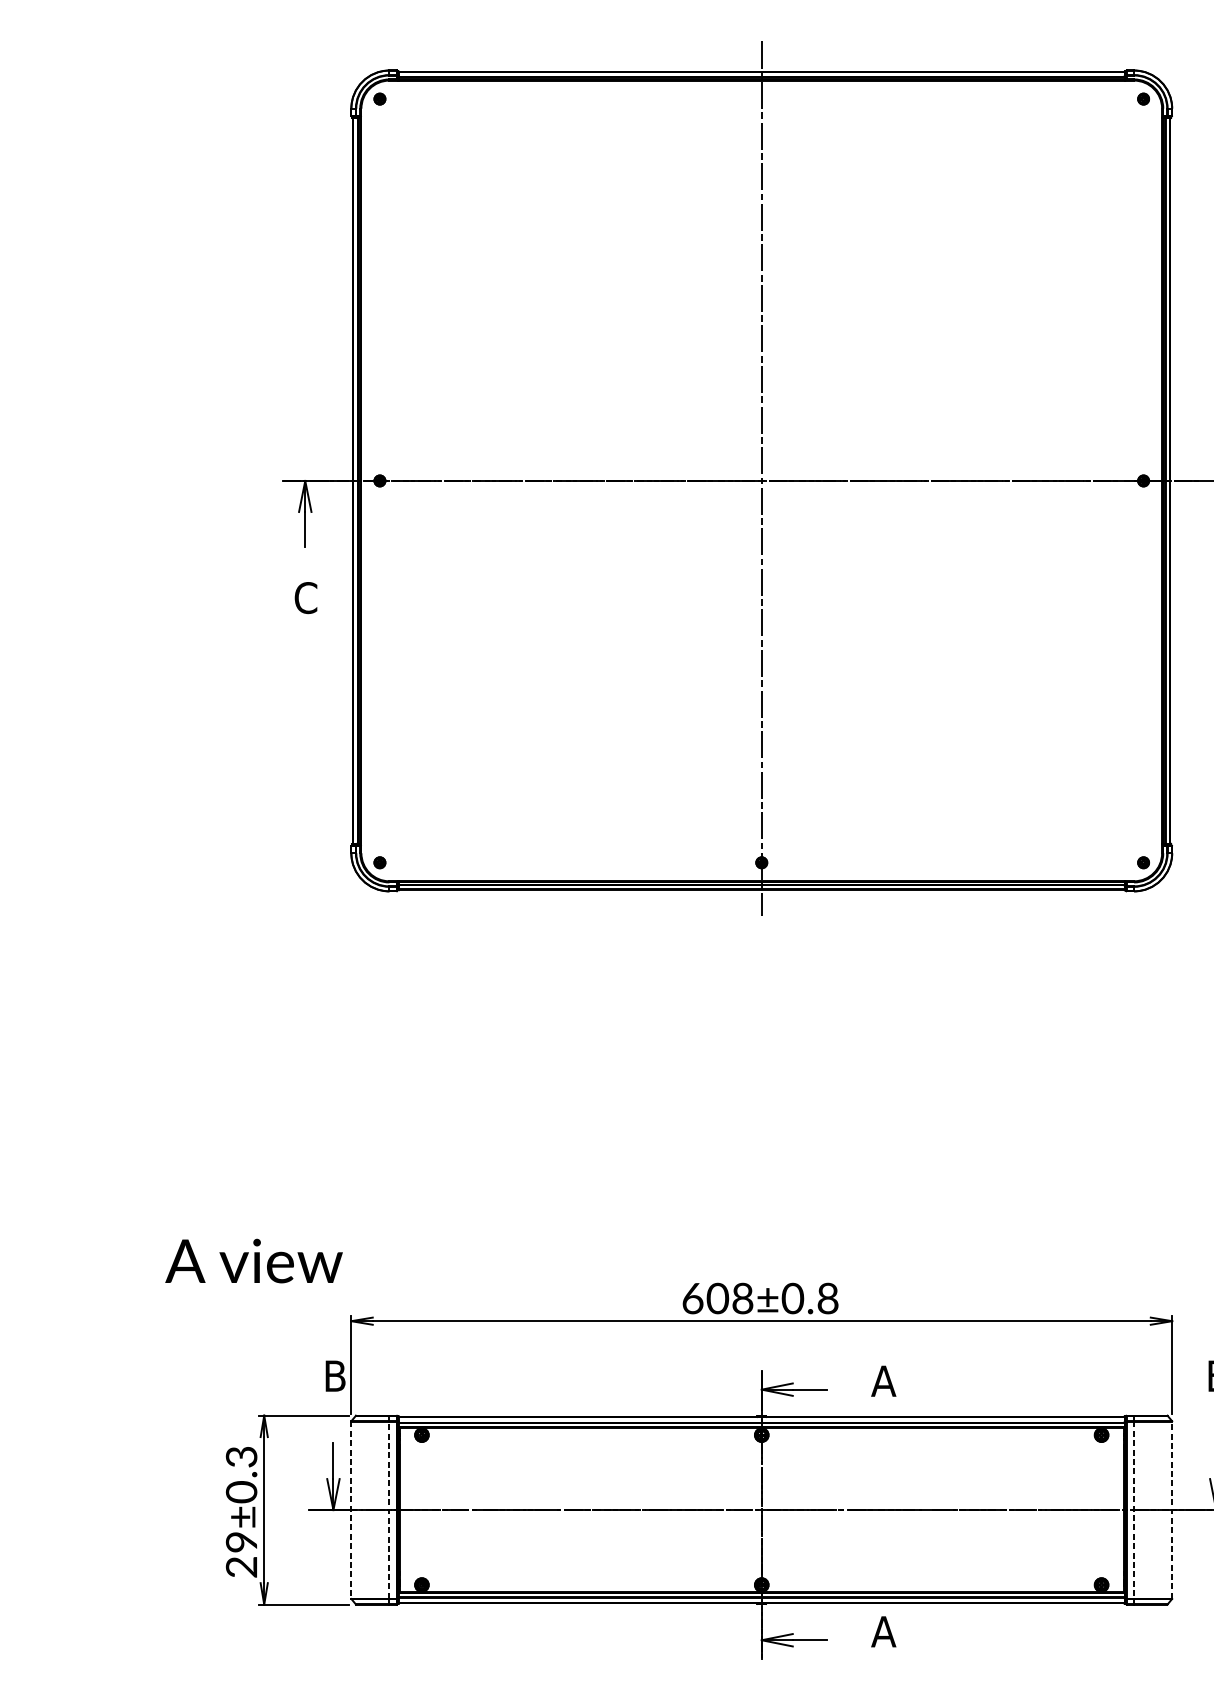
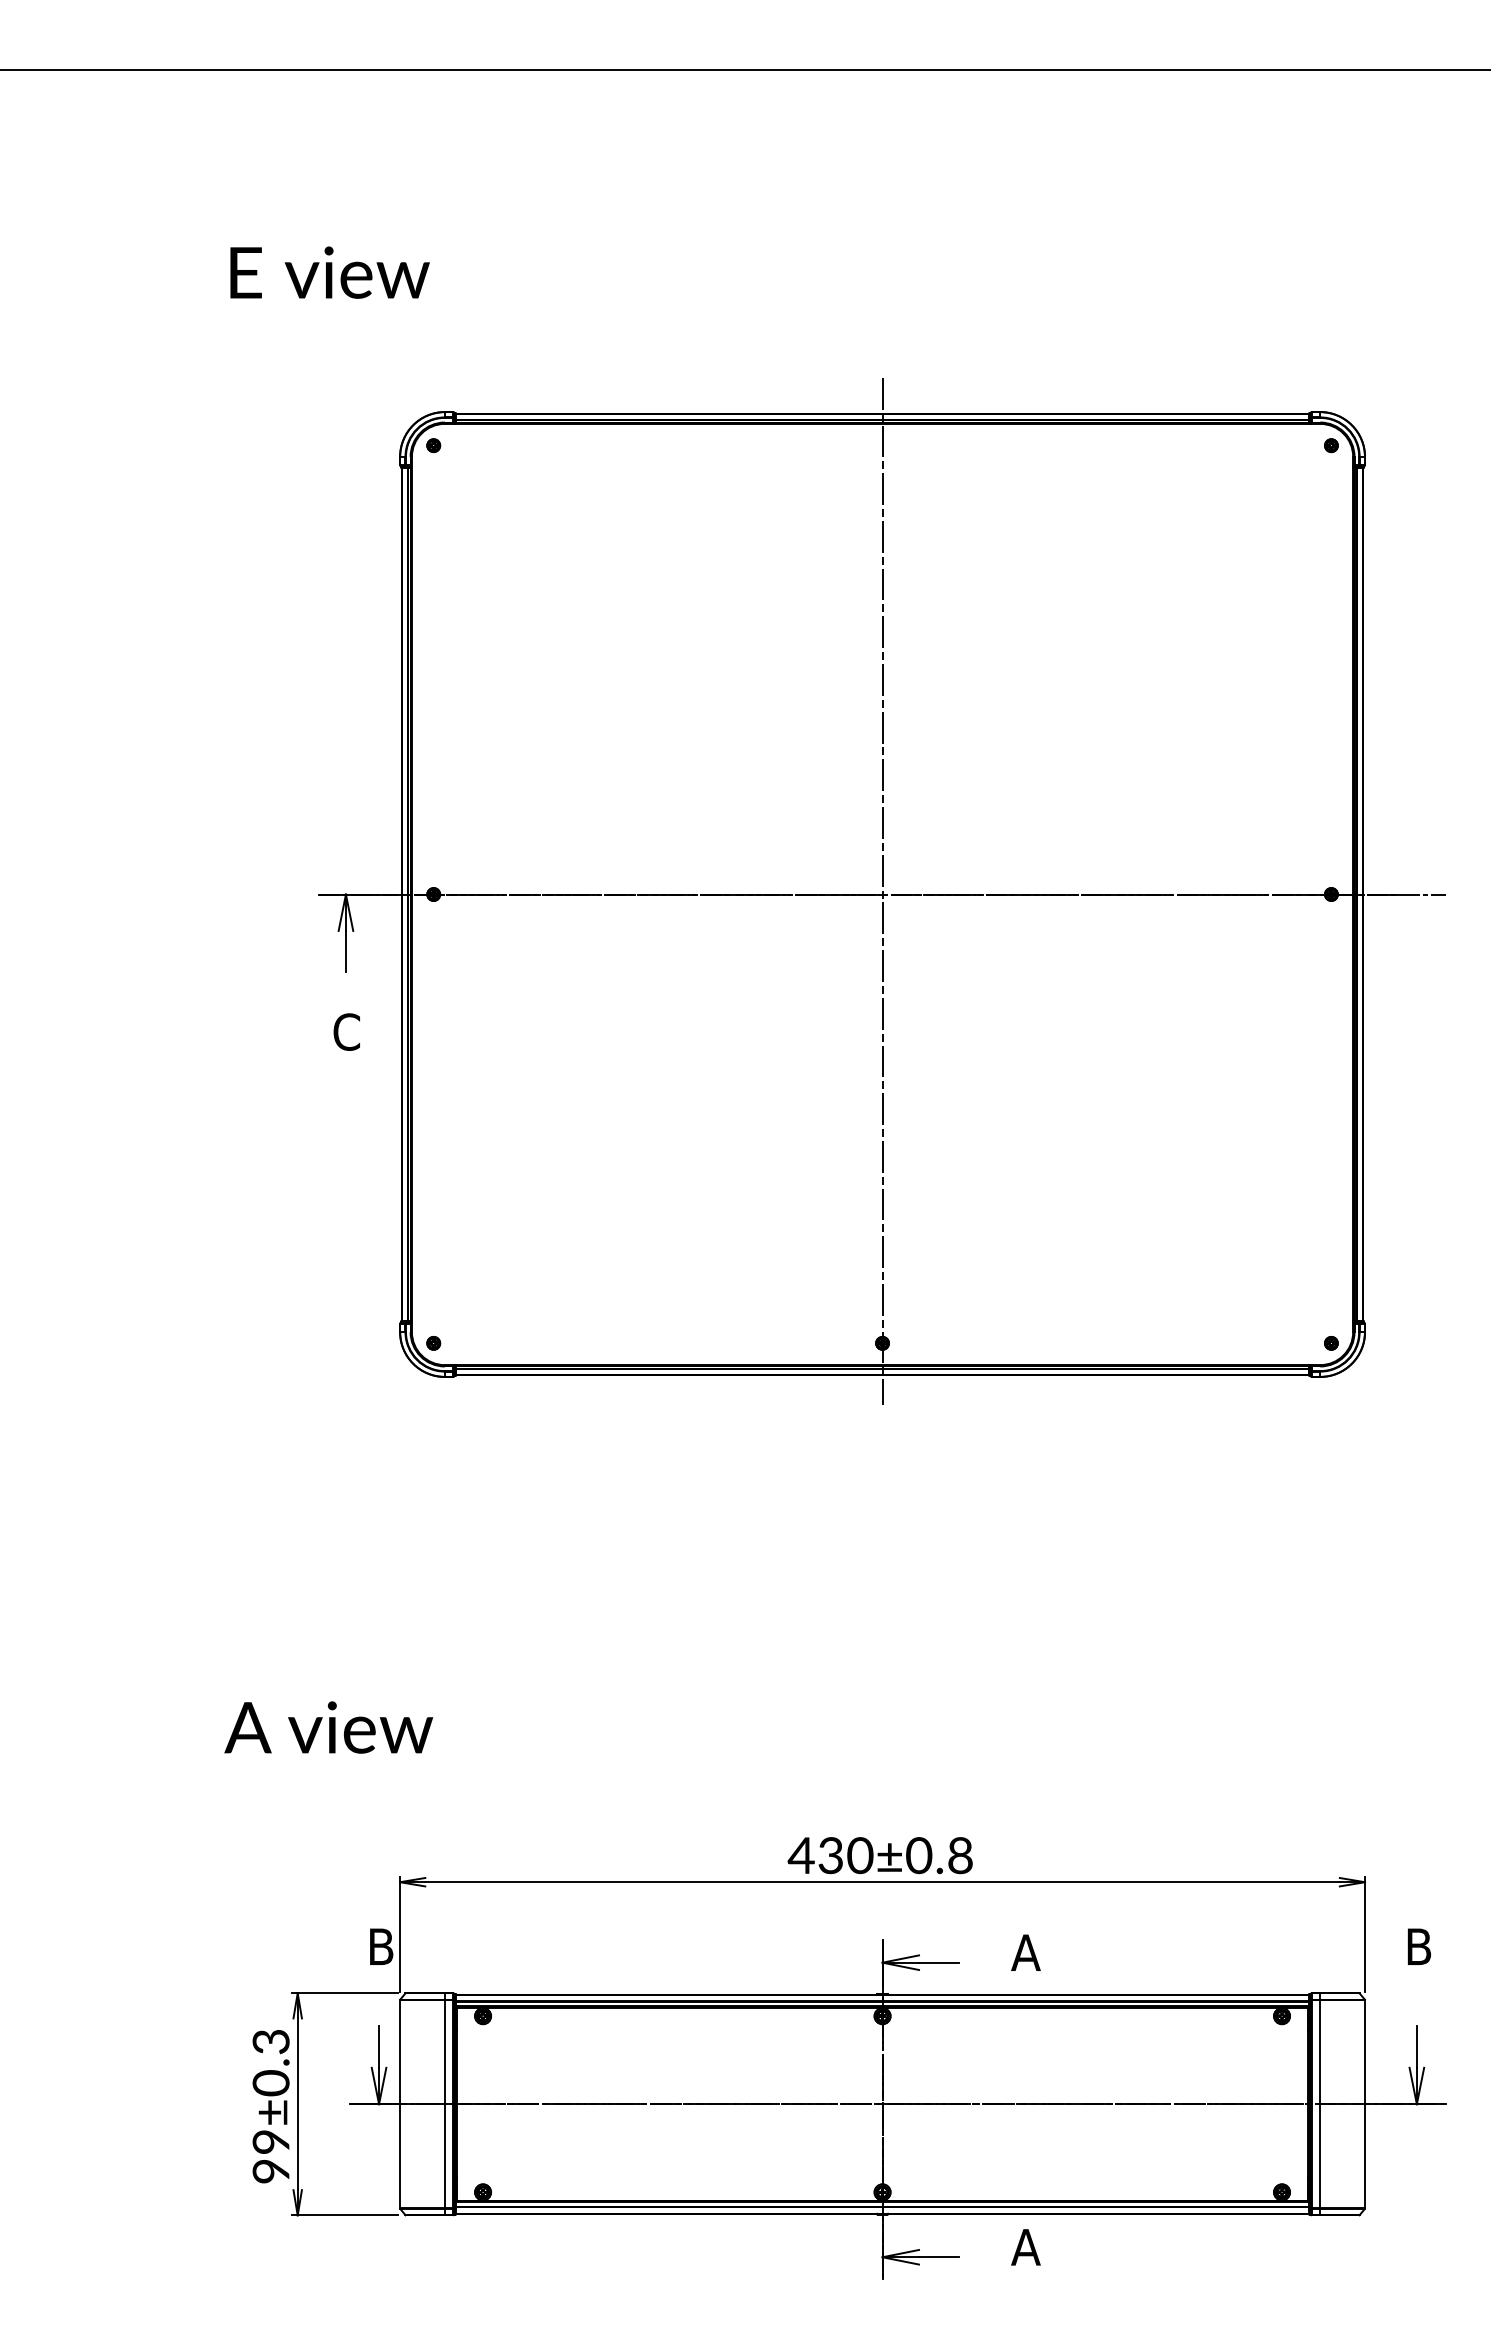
text: (253, 1261) -> (328, 1727), moved
text: (717, 1298) -> (830, 1855), 608±0.8 -> 430±0.8
line: (389, 1509) -> (444, 2103), dashed -> solid
line: (1172, 1509) -> (1365, 2103), dashed -> solid
line: (351, 1510) -> (400, 2104), dashed -> solid
line: (1134, 1510) -> (1320, 2104), dashed -> solid
text: (241, 1567) -> (271, 2171), 29±0.3 -> 99±0.3

